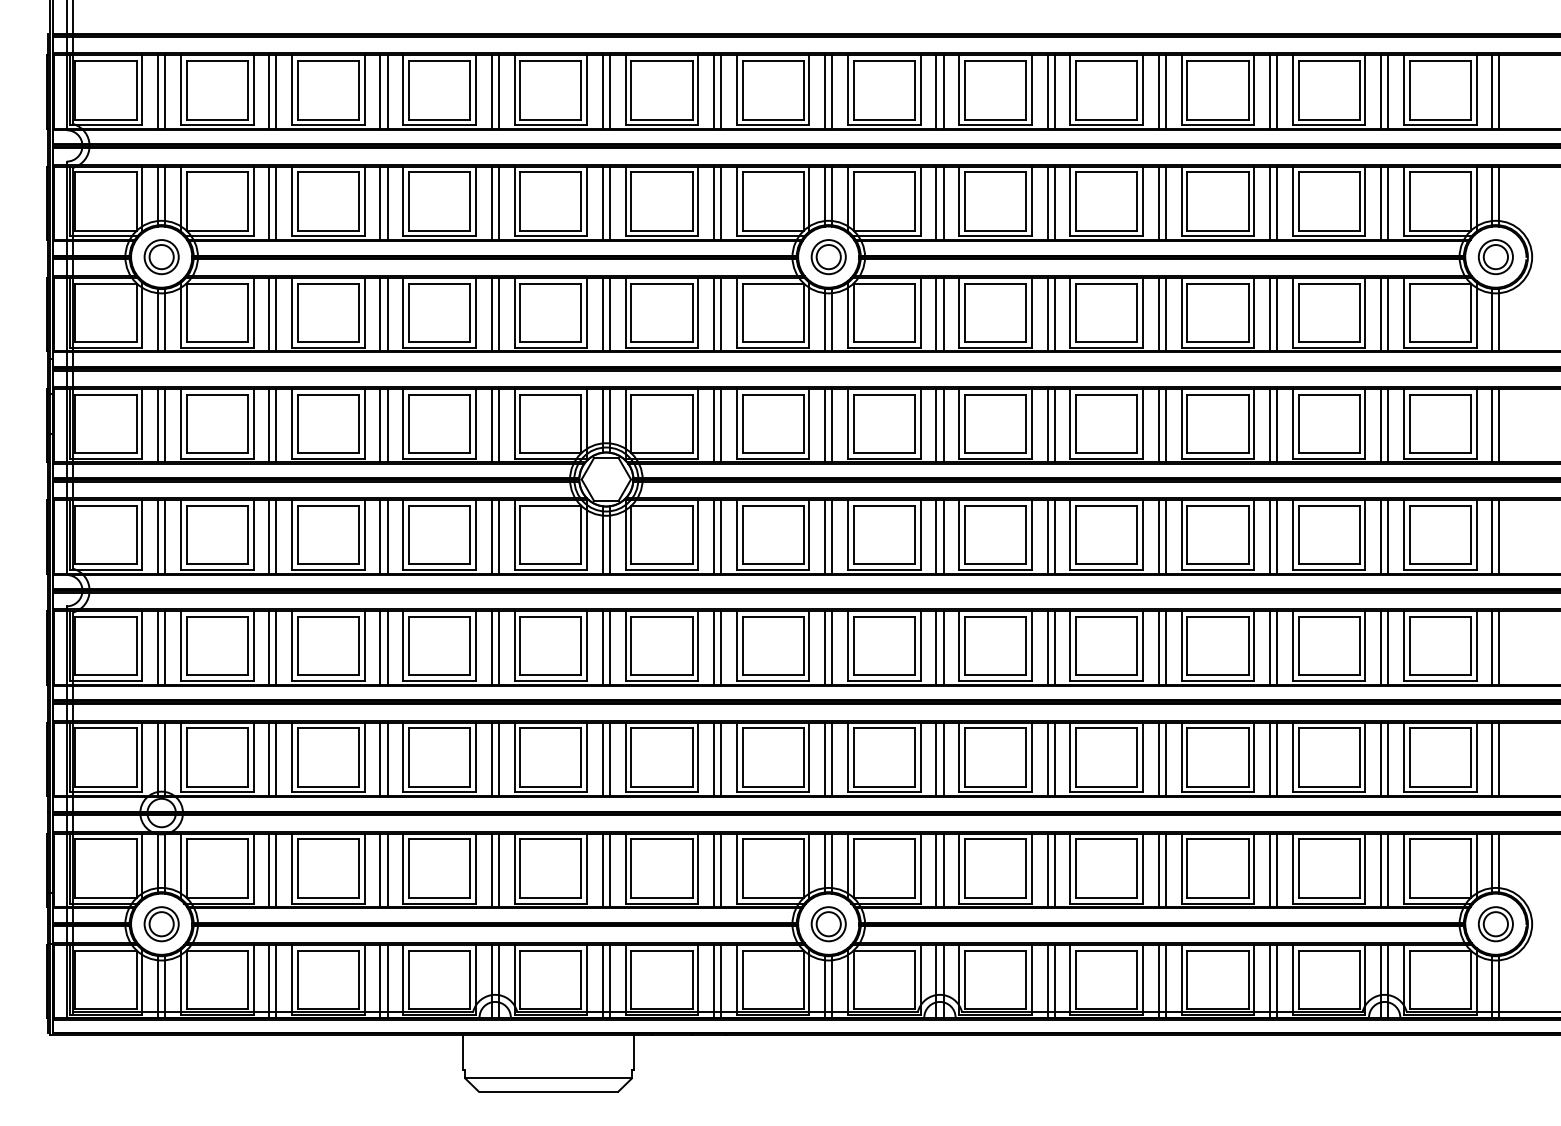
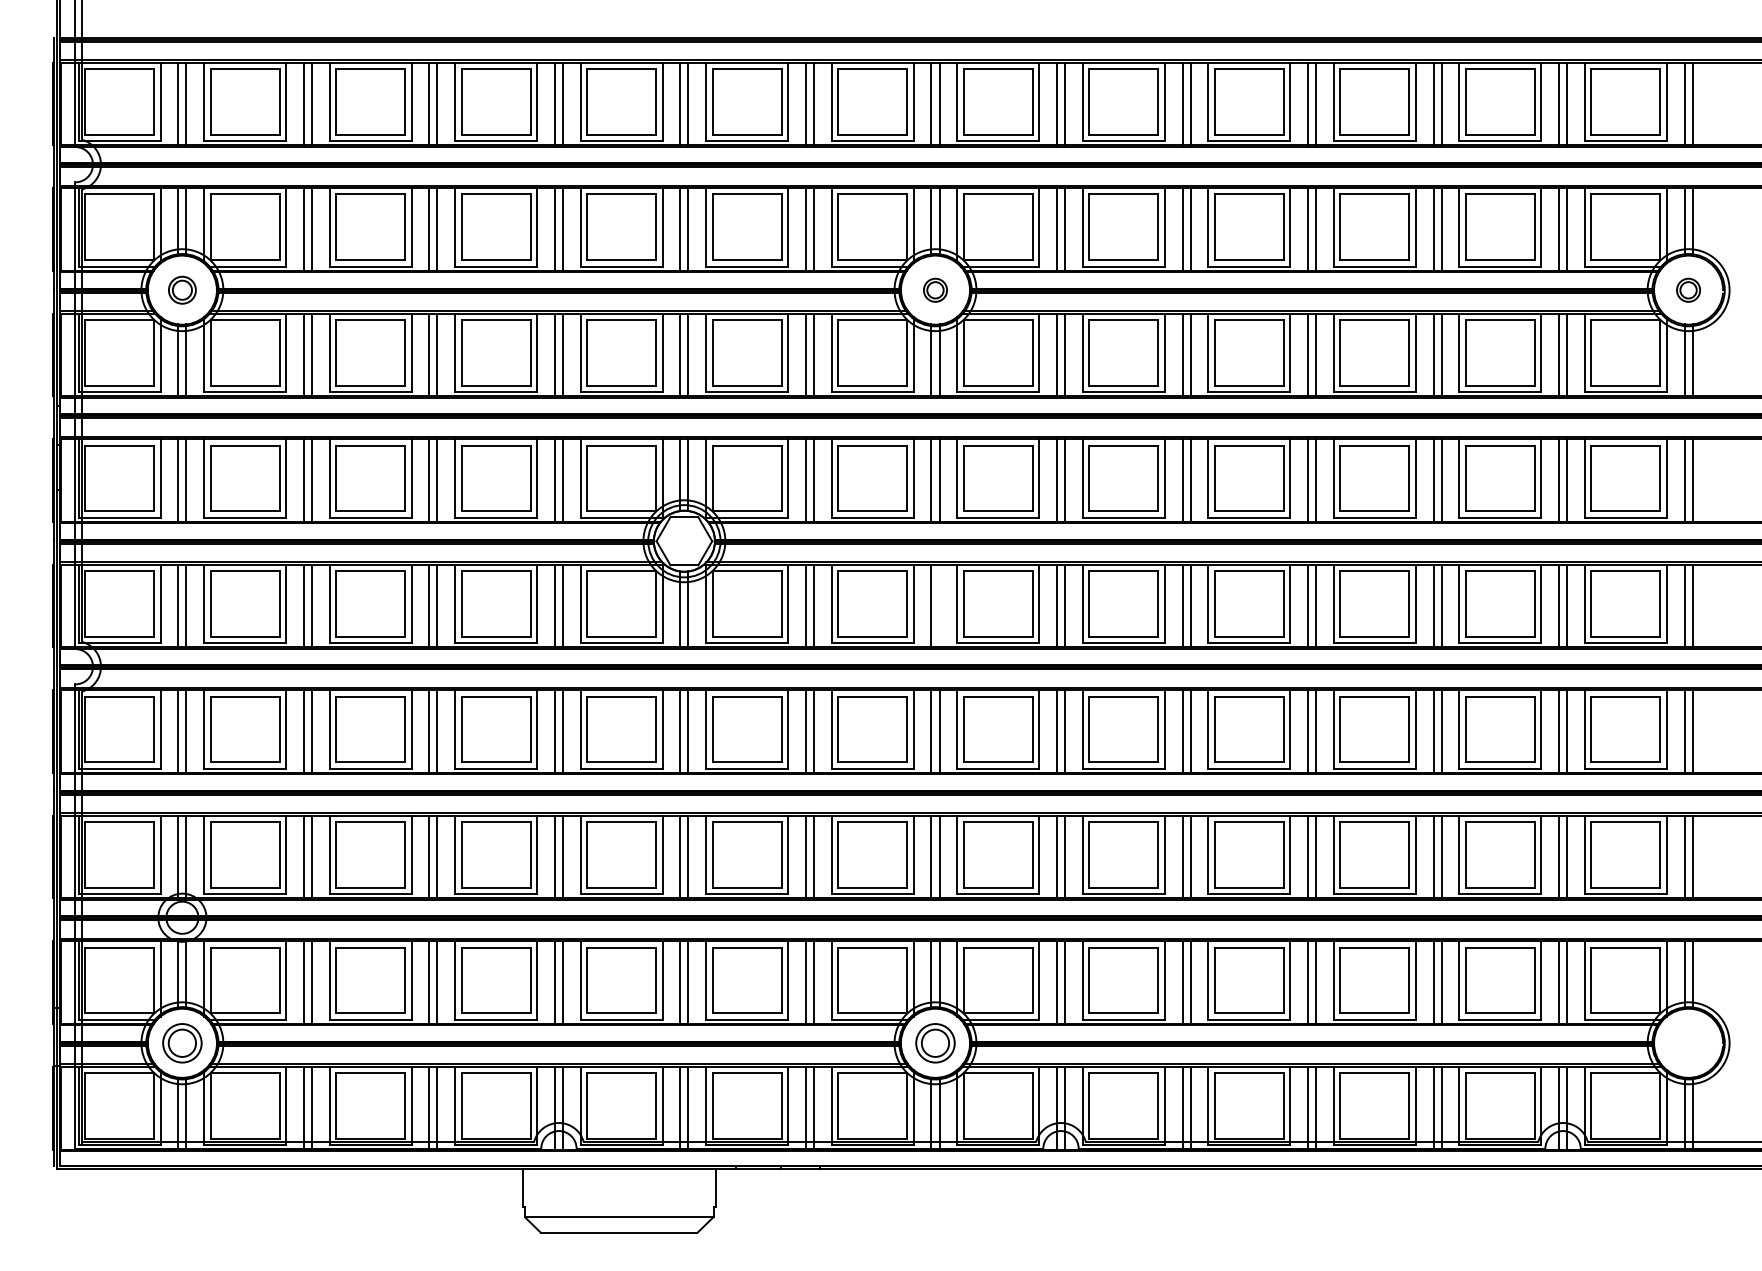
part: (161, 257) -> (182, 290), size x0.7
part: (828, 257) -> (935, 290), size x0.6
part: (1495, 257) -> (1688, 290), size x0.6
line: (832, 536) -> (939, 605), removed
part: (1495, 924) -> (1688, 1043), removed

